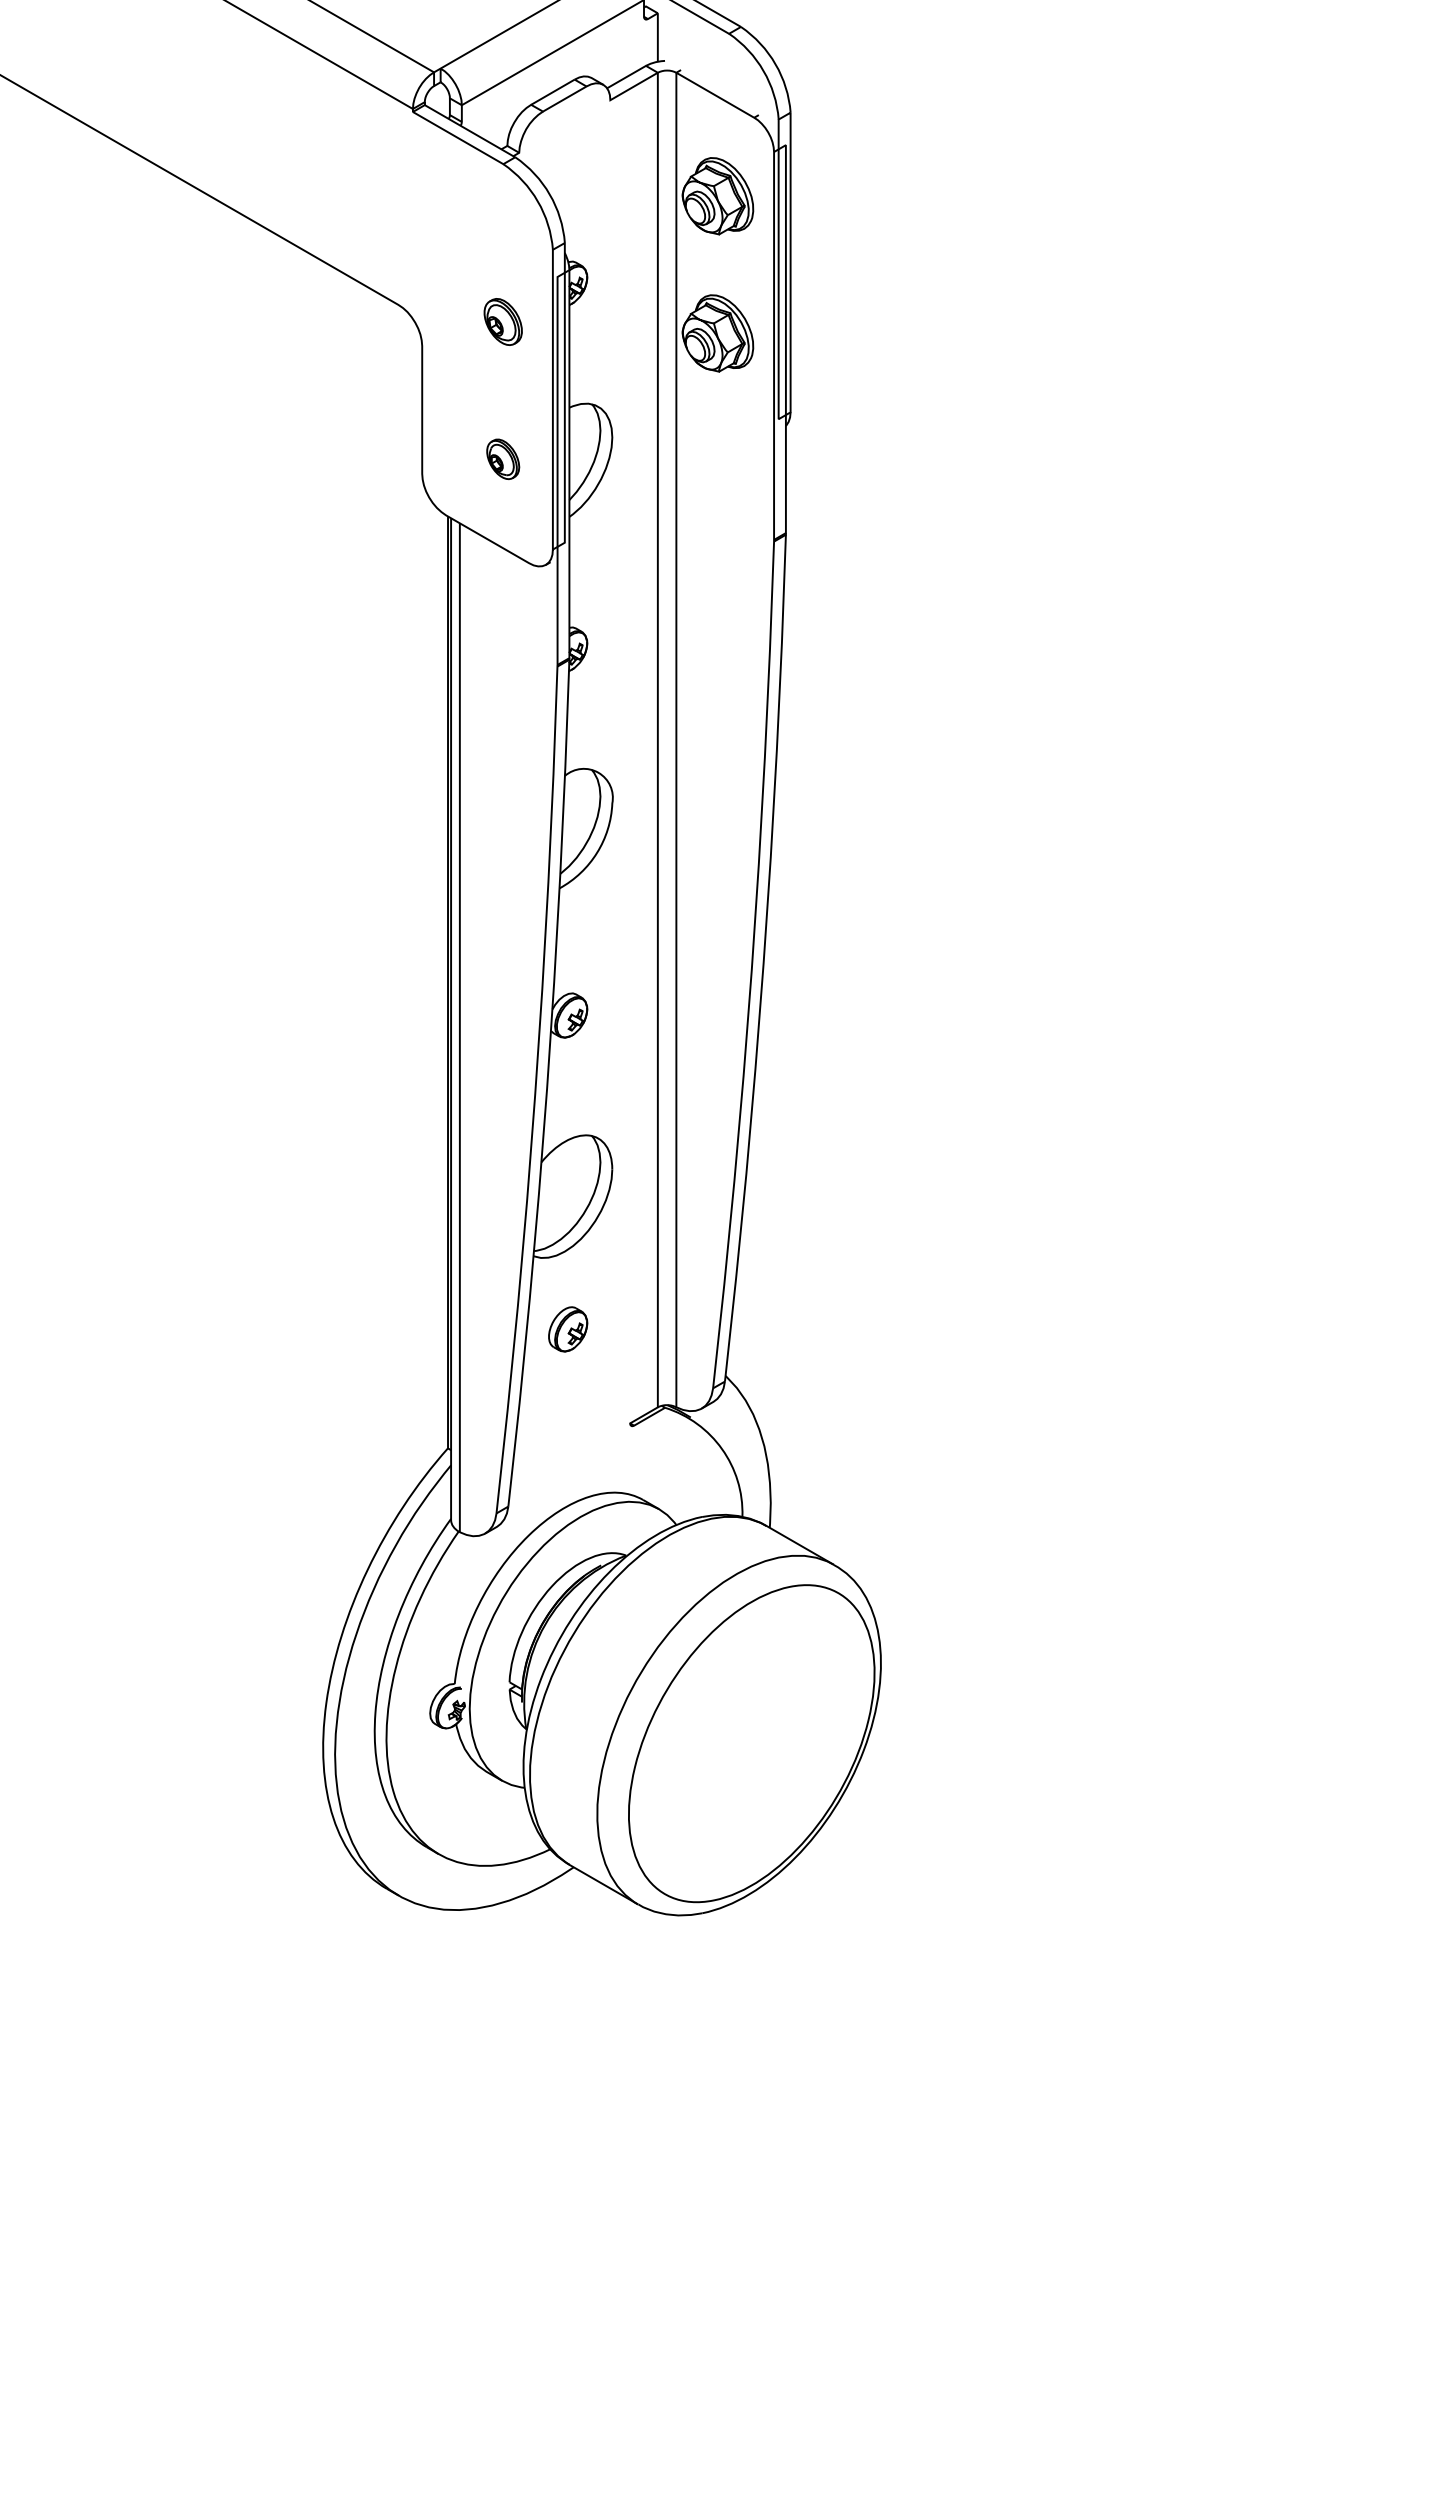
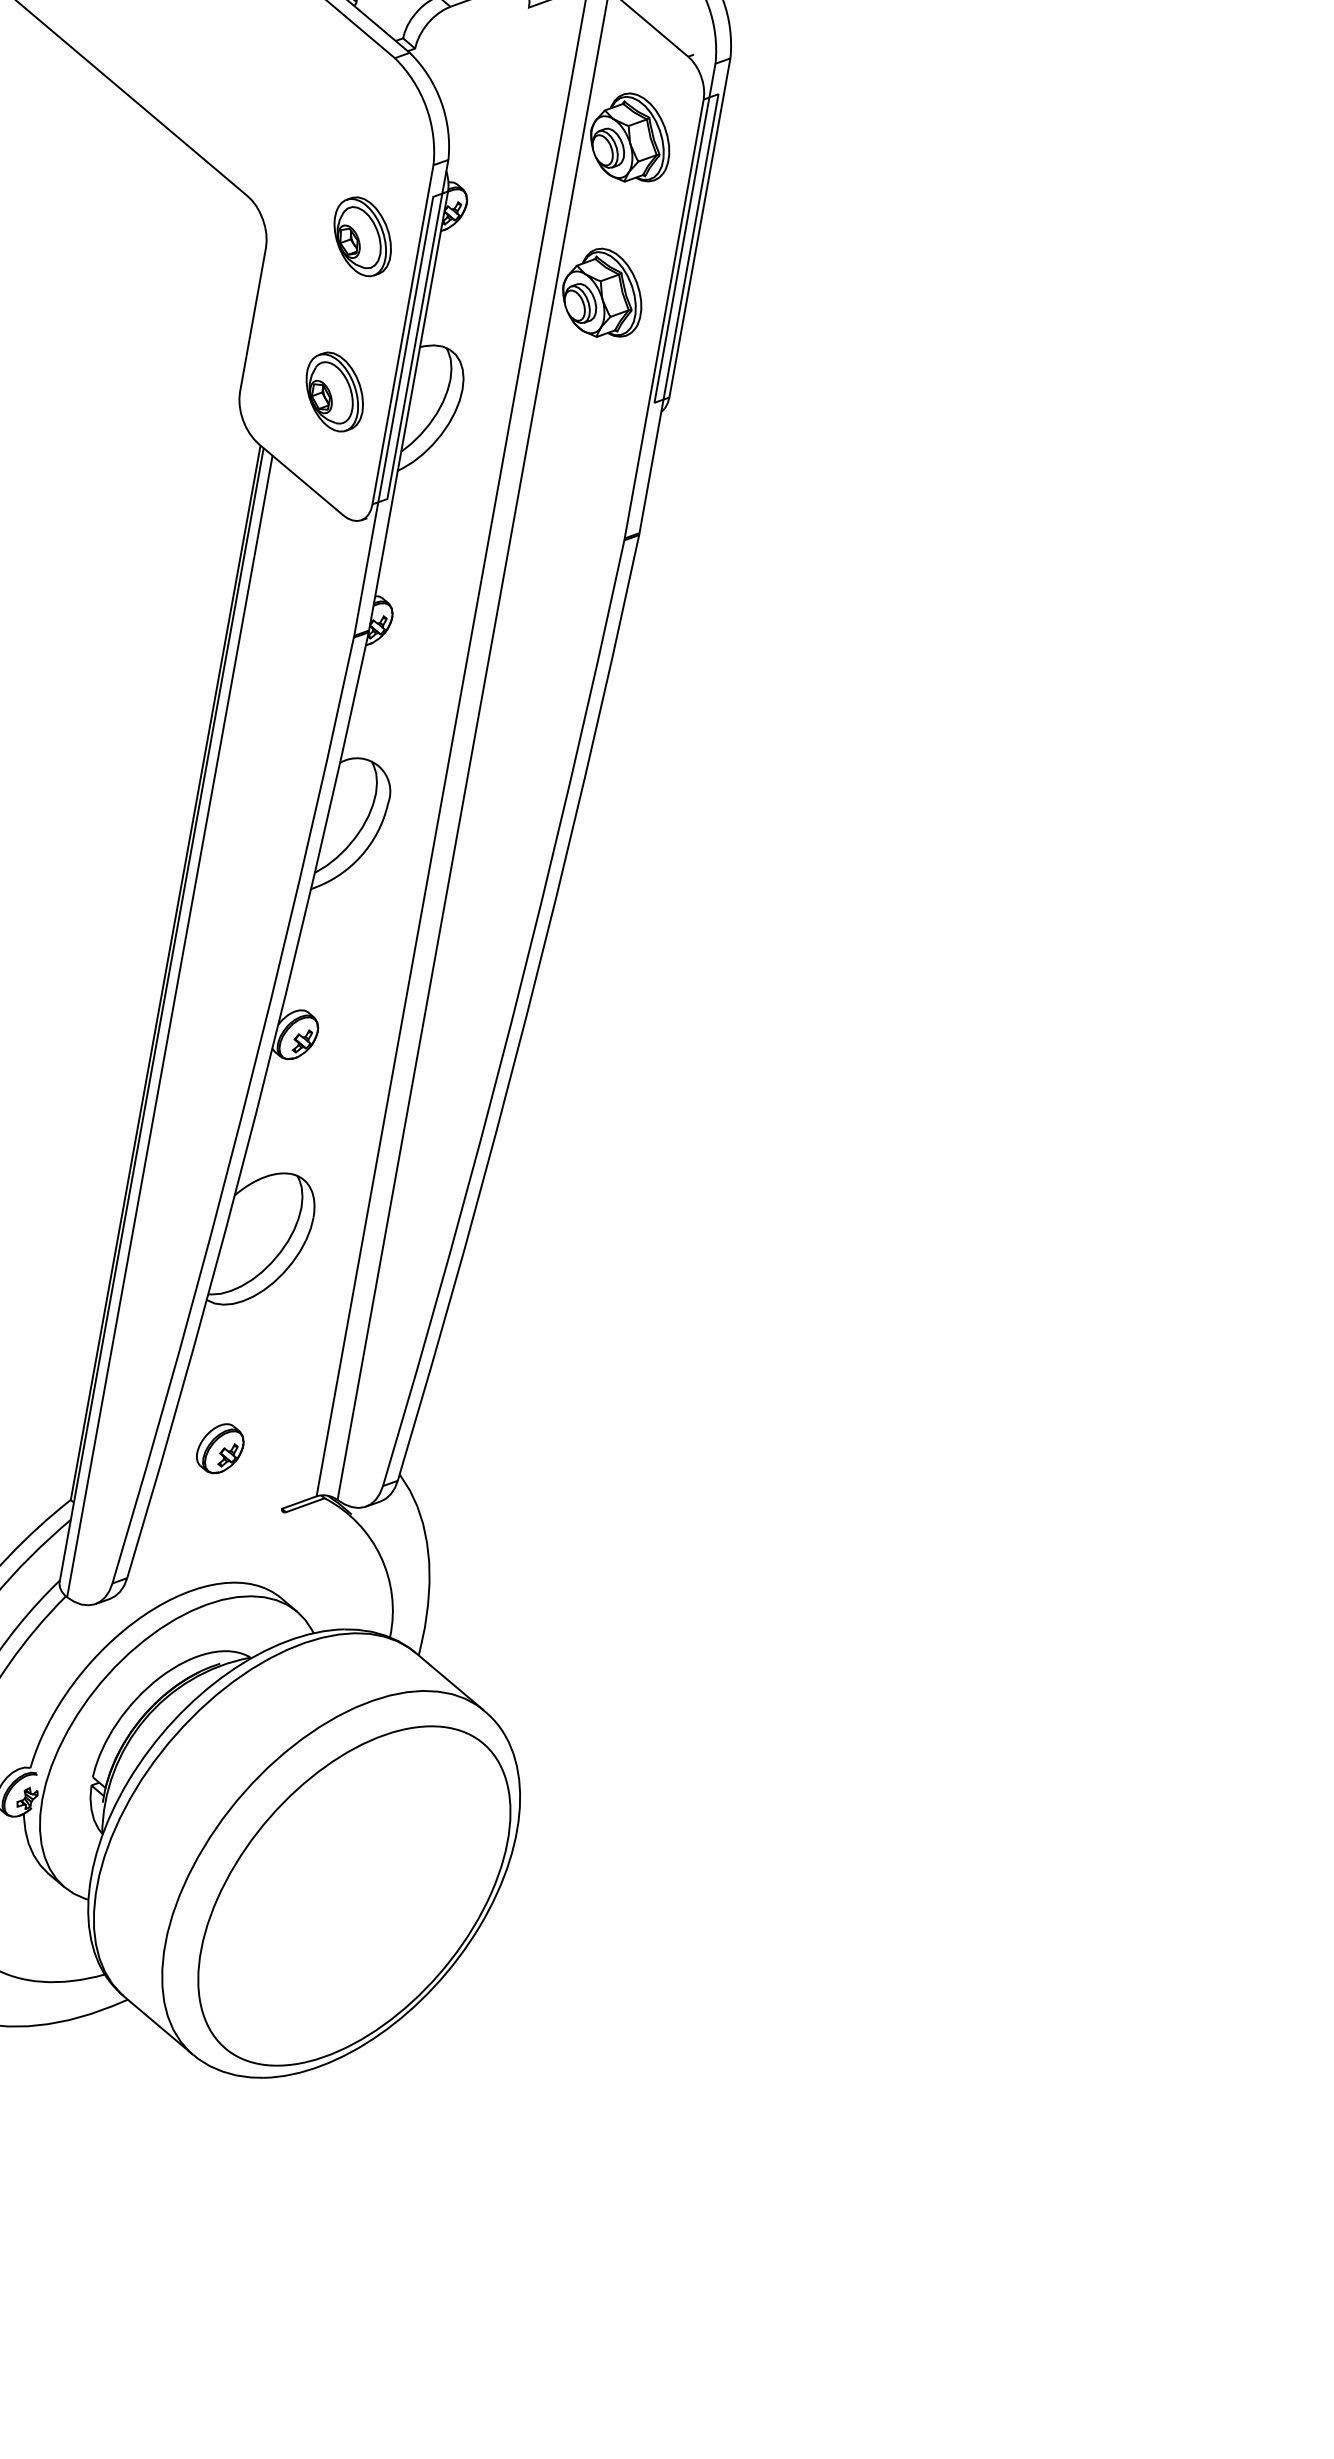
part: (502, 321) -> (361, 236), size x1.43
part: (502, 459) -> (333, 392), size x1.67
part: (568, 1329) -> (220, 1448), moved

